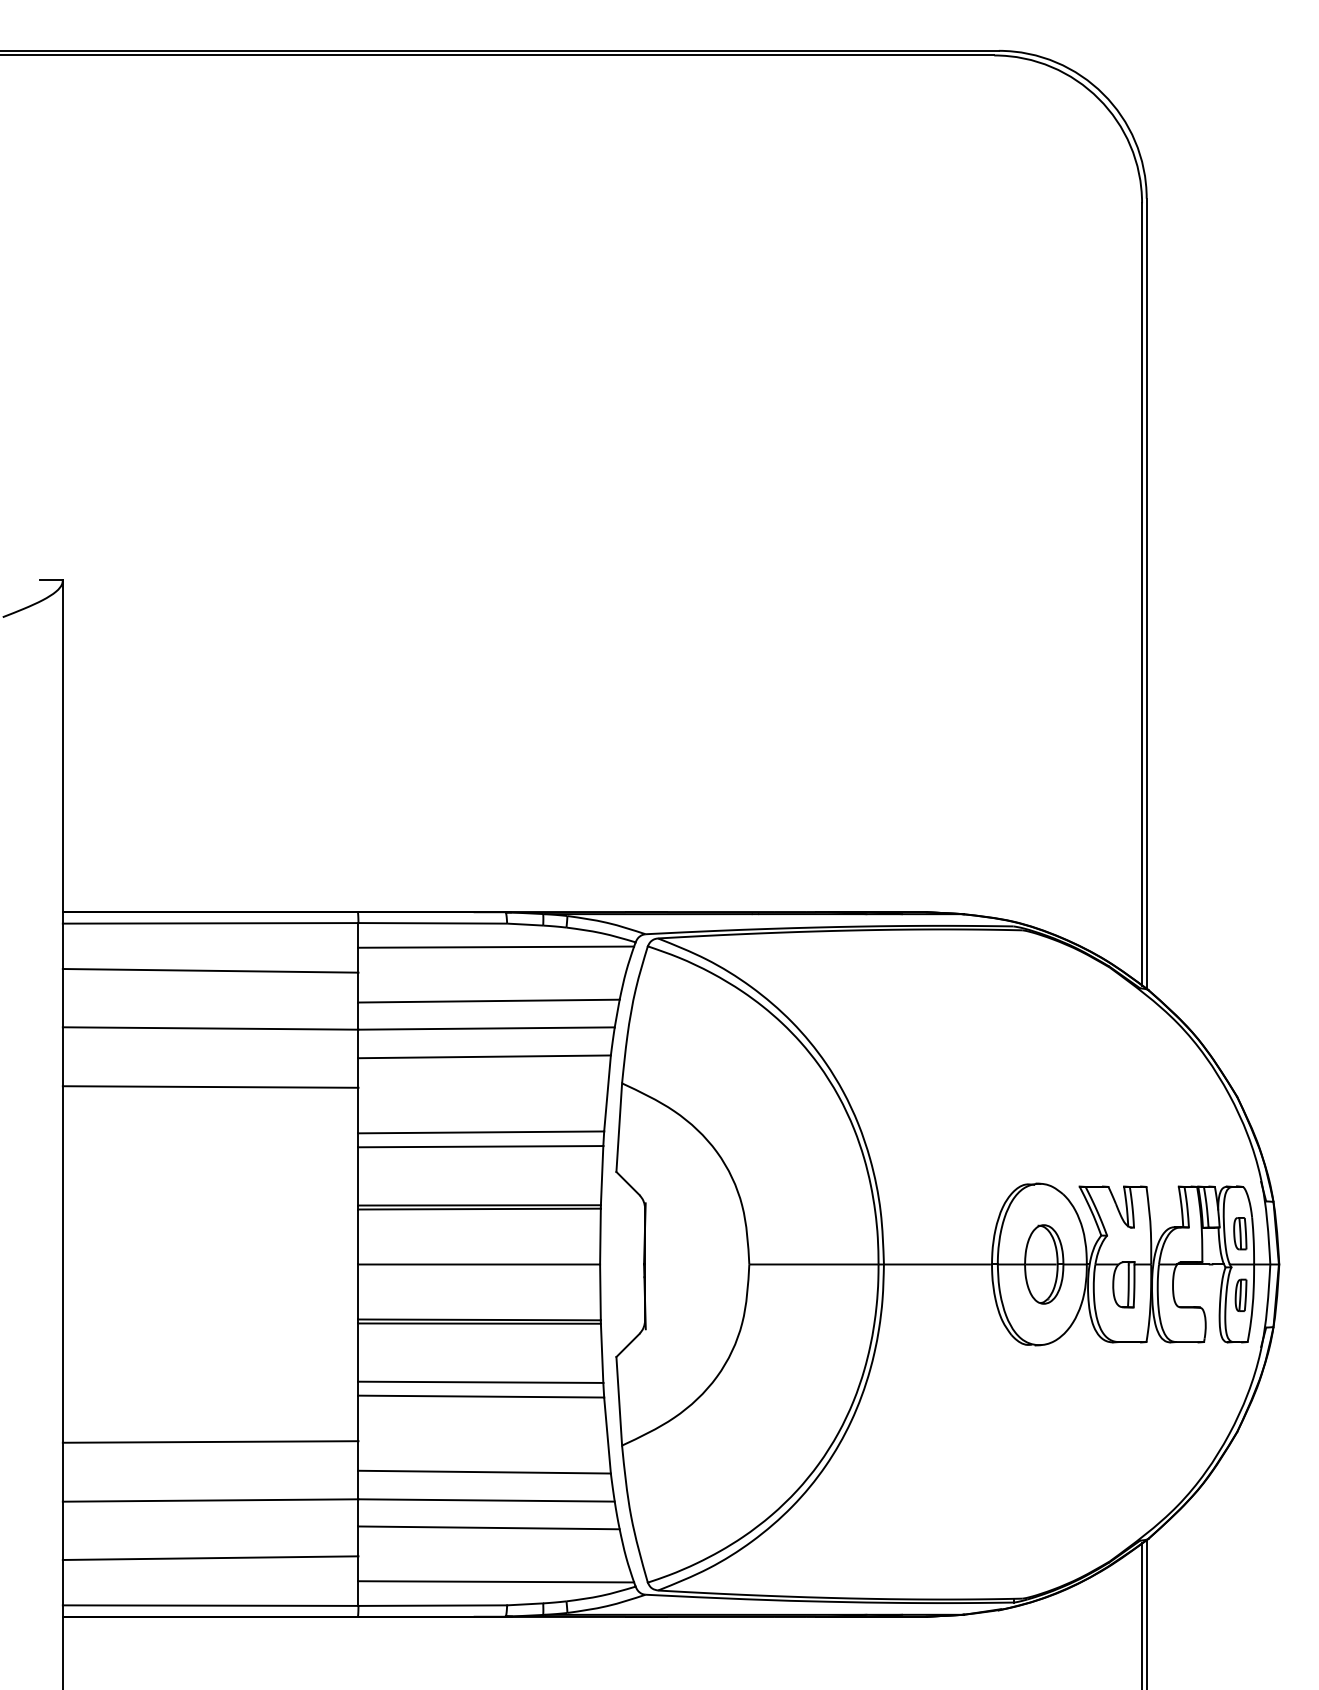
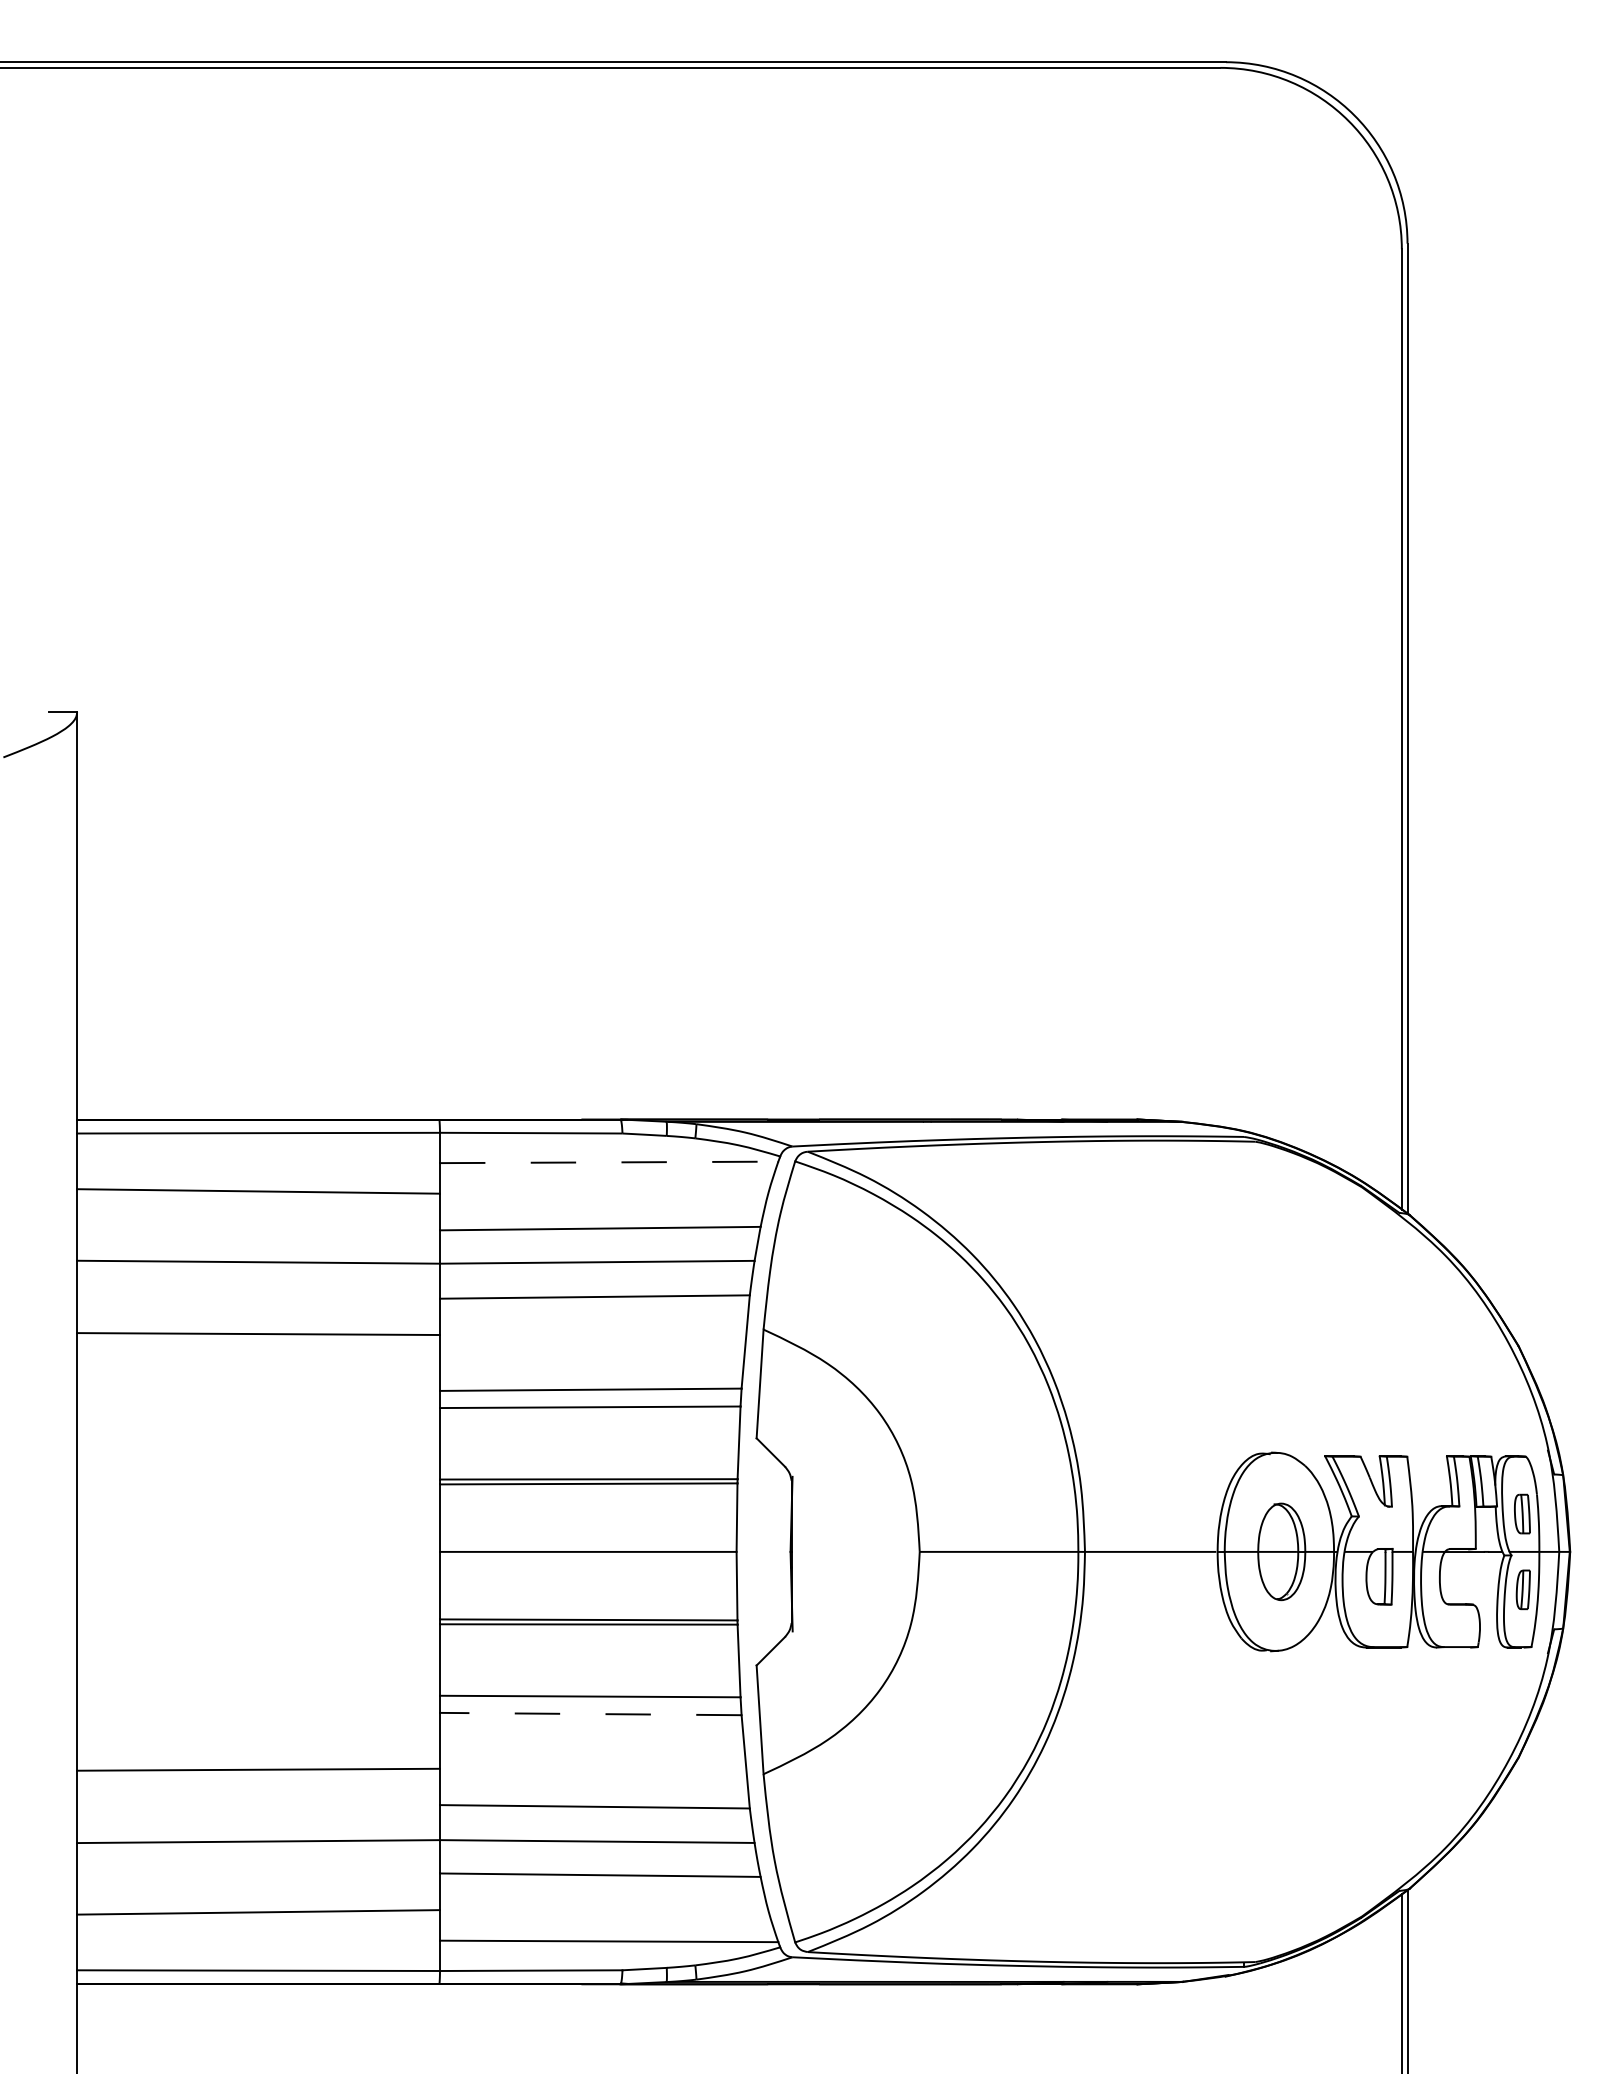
line: (496, 947) -> (609, 1162), solid -> dashed
line: (481, 1396) -> (590, 1714), solid -> dashed

